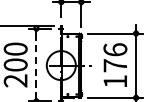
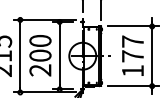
text: (114, 49) -> (132, 41), 176 -> 177
line: (36, 64) -> (59, 55), dashed -> solid

